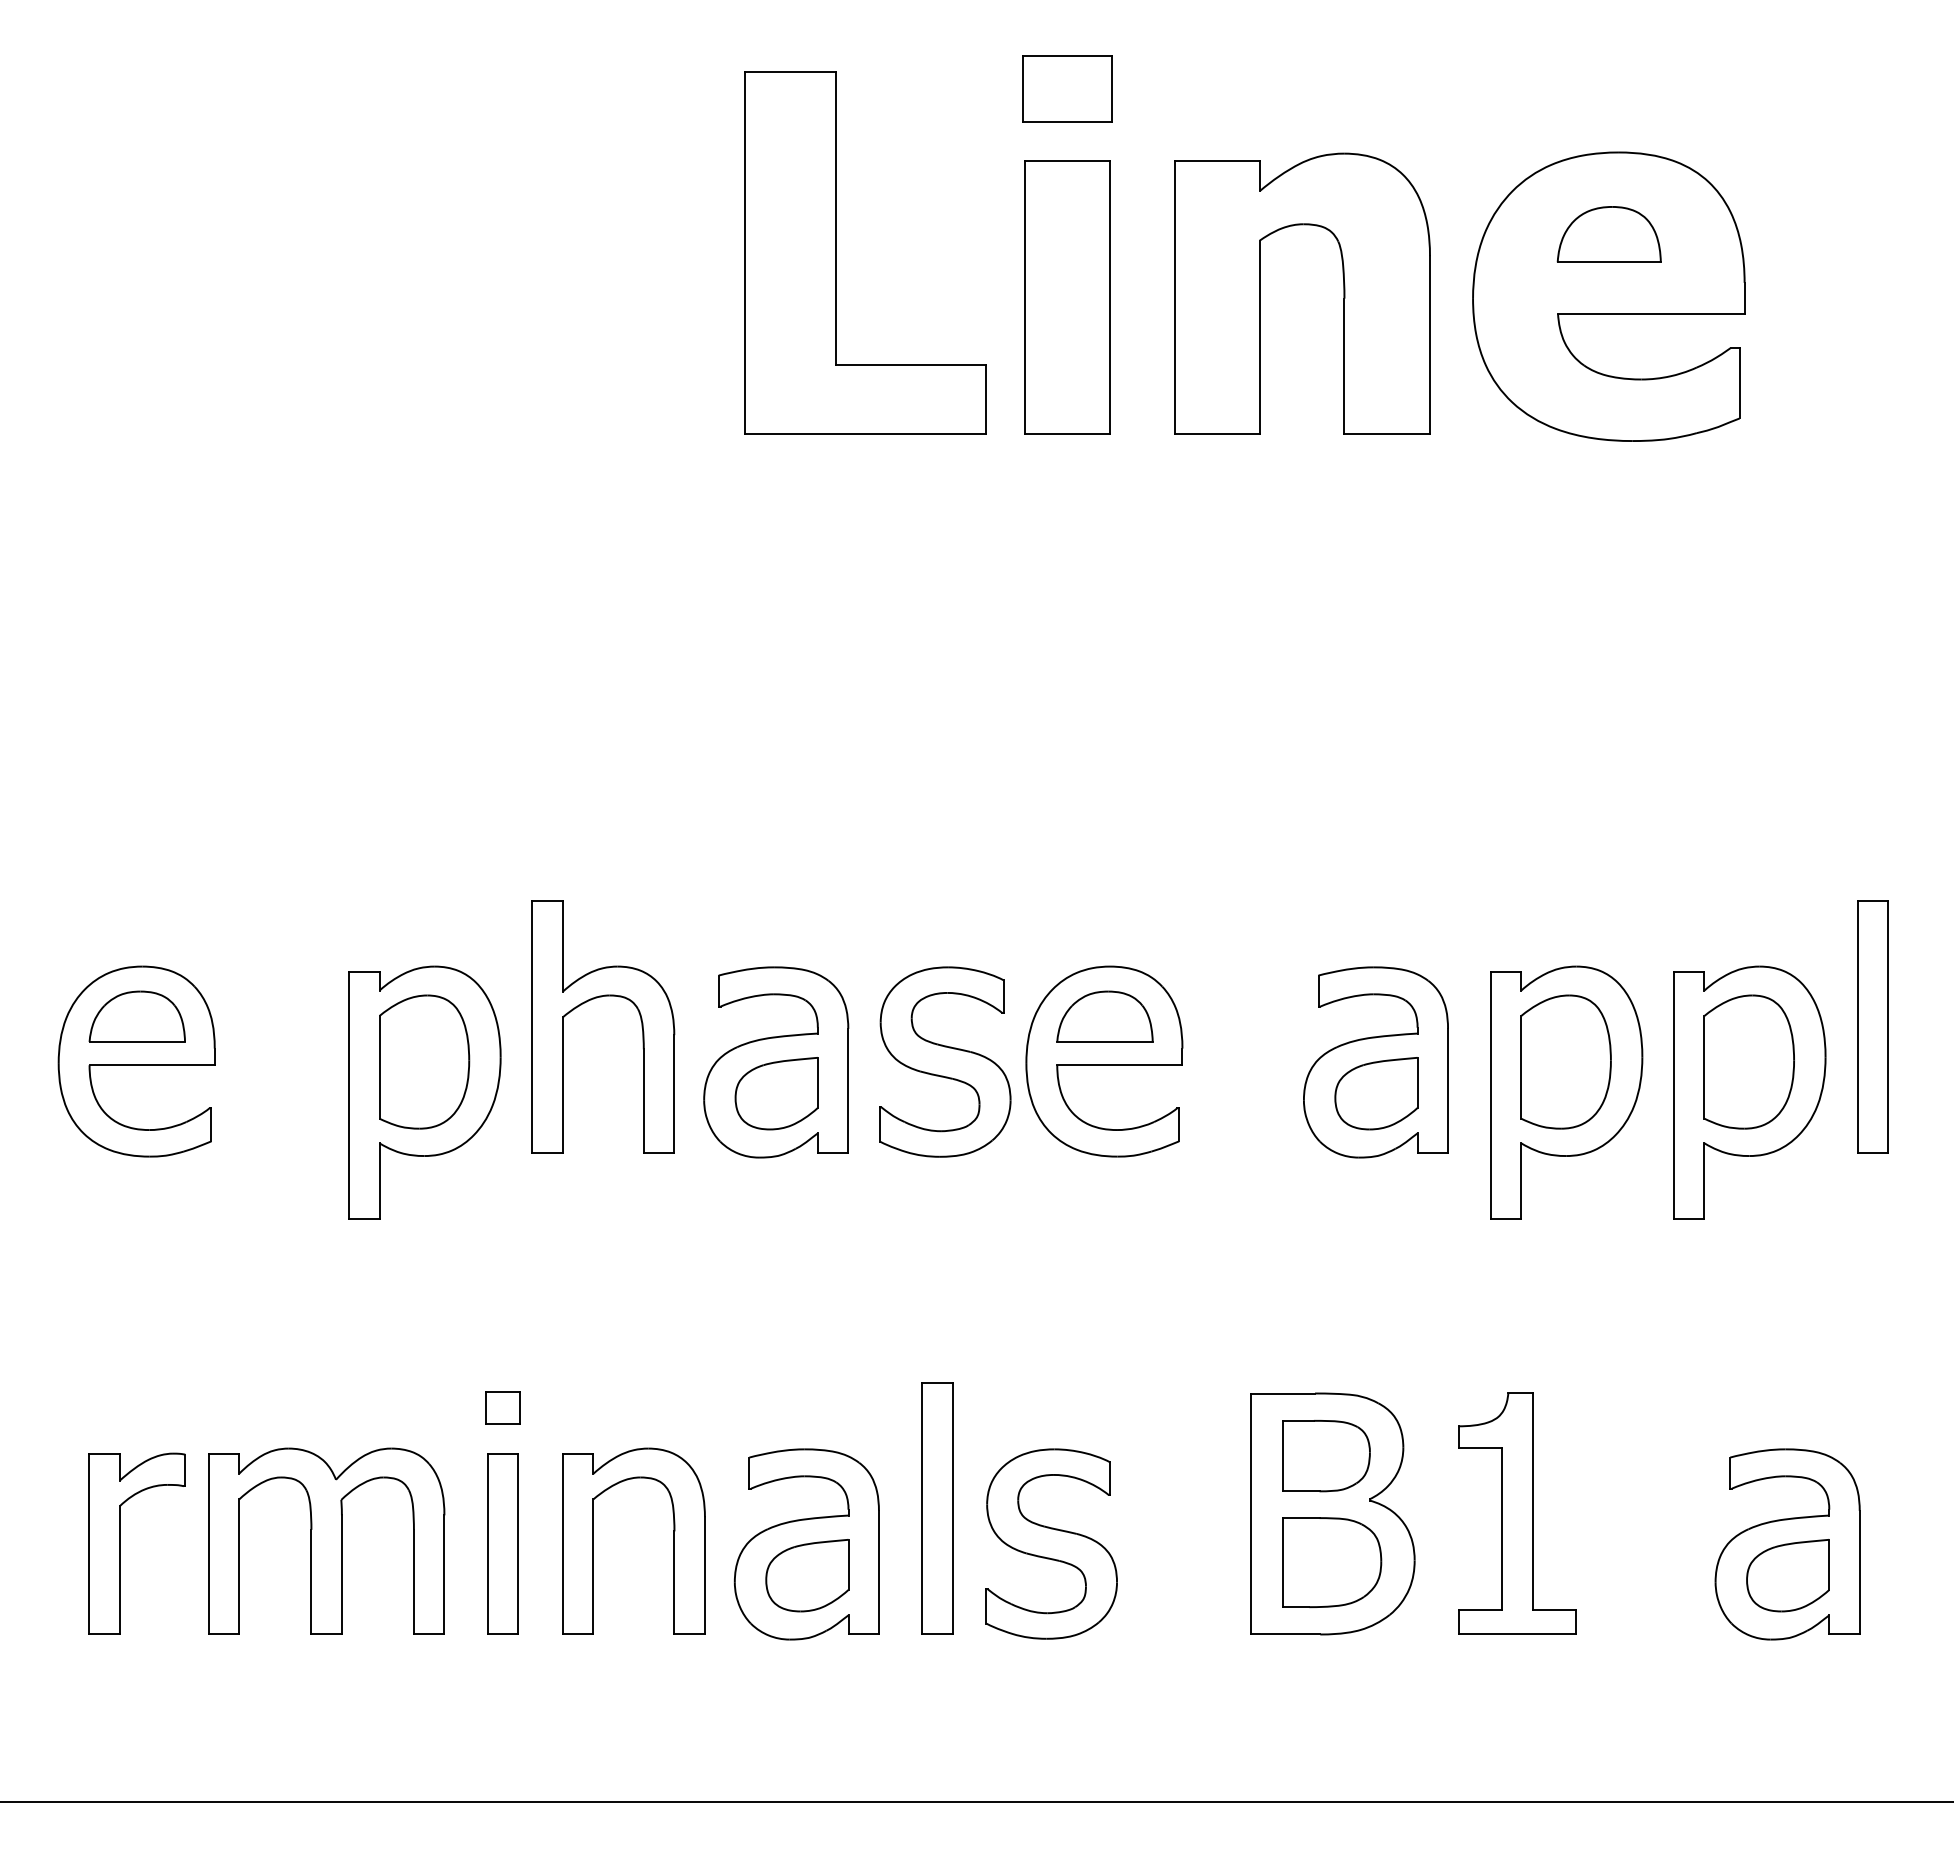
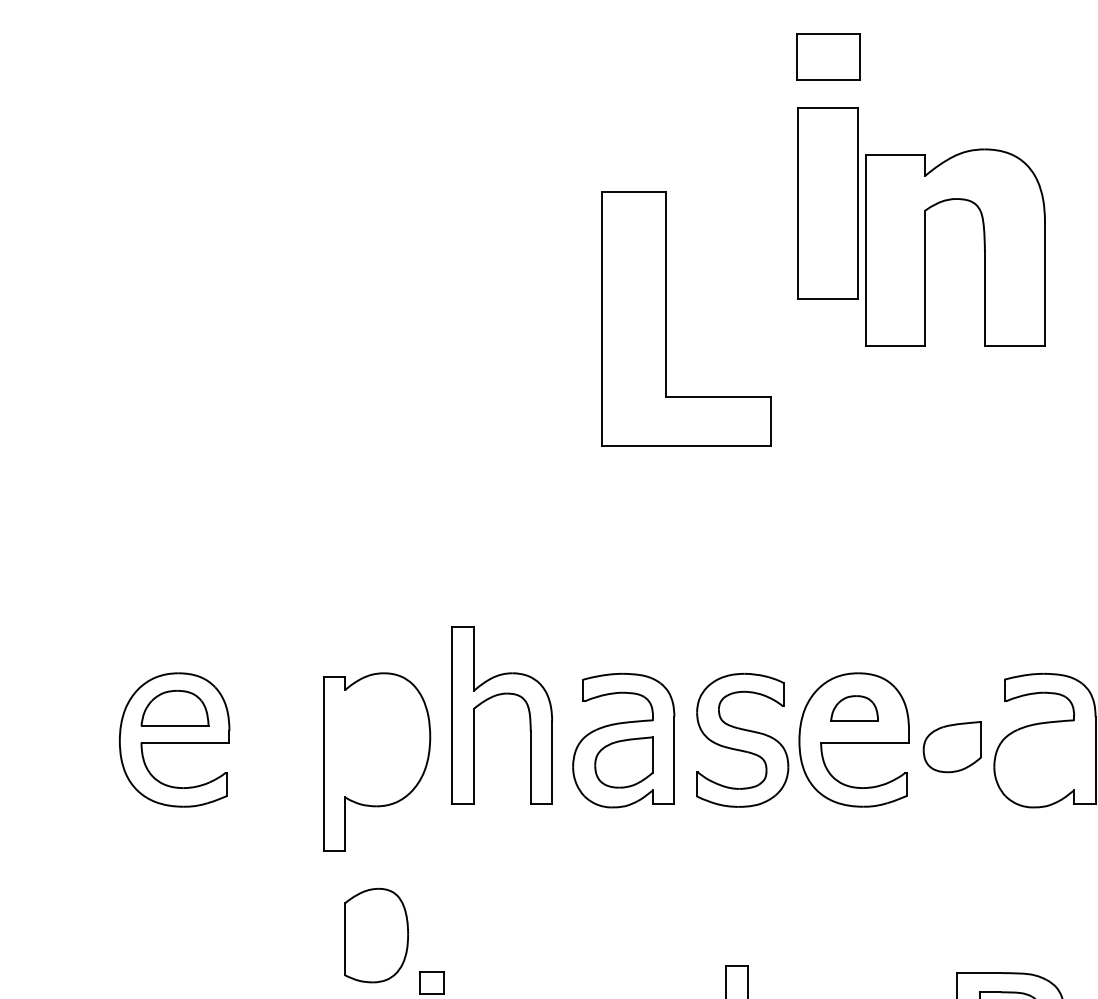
part: (836, 252) -> (666, 318), moved
part: (1343, 293) -> (984, 247), moved
part: (1104, 1016) -> (854, 708), size x0.7
part: (424, 1061) -> (376, 935), moved
part: (1376, 1093) -> (952, 746), moved

